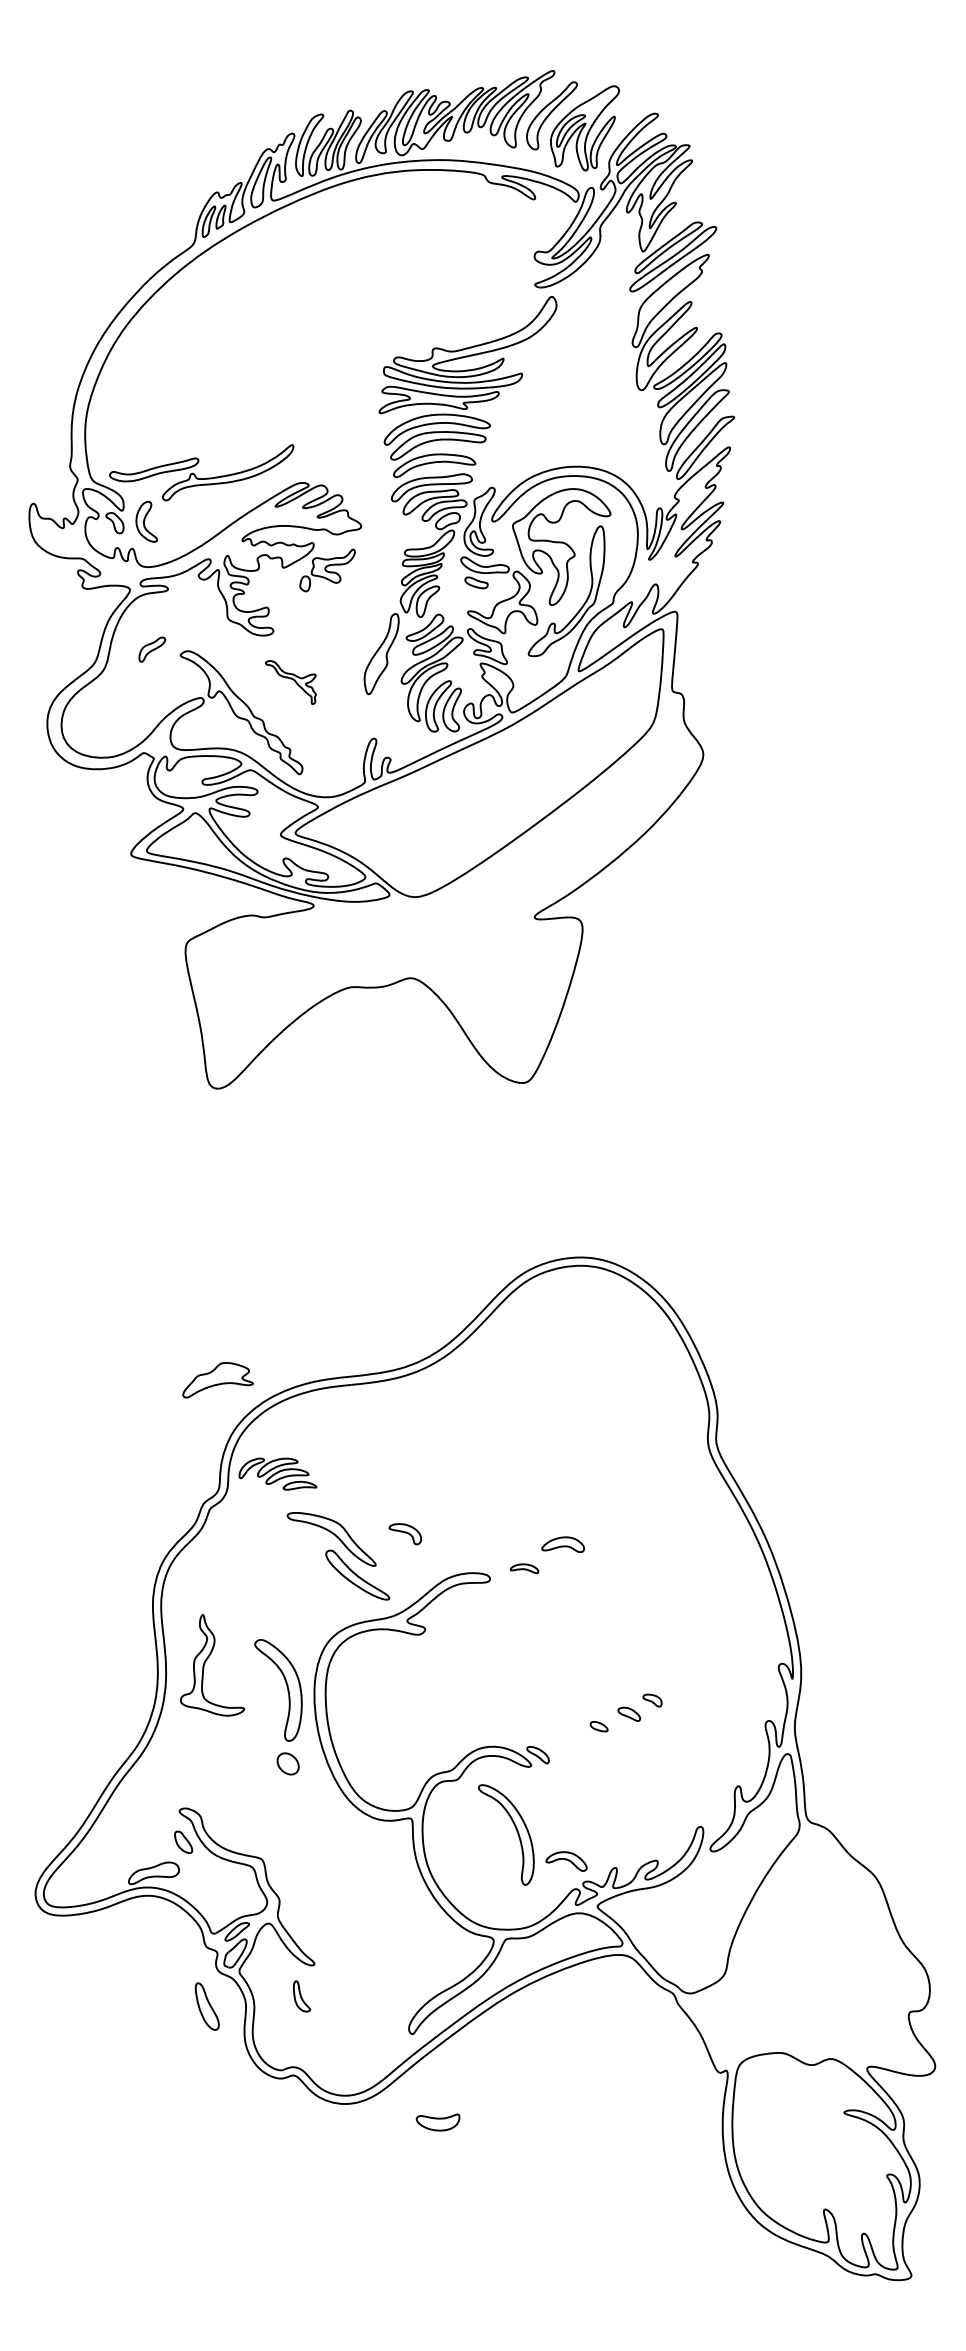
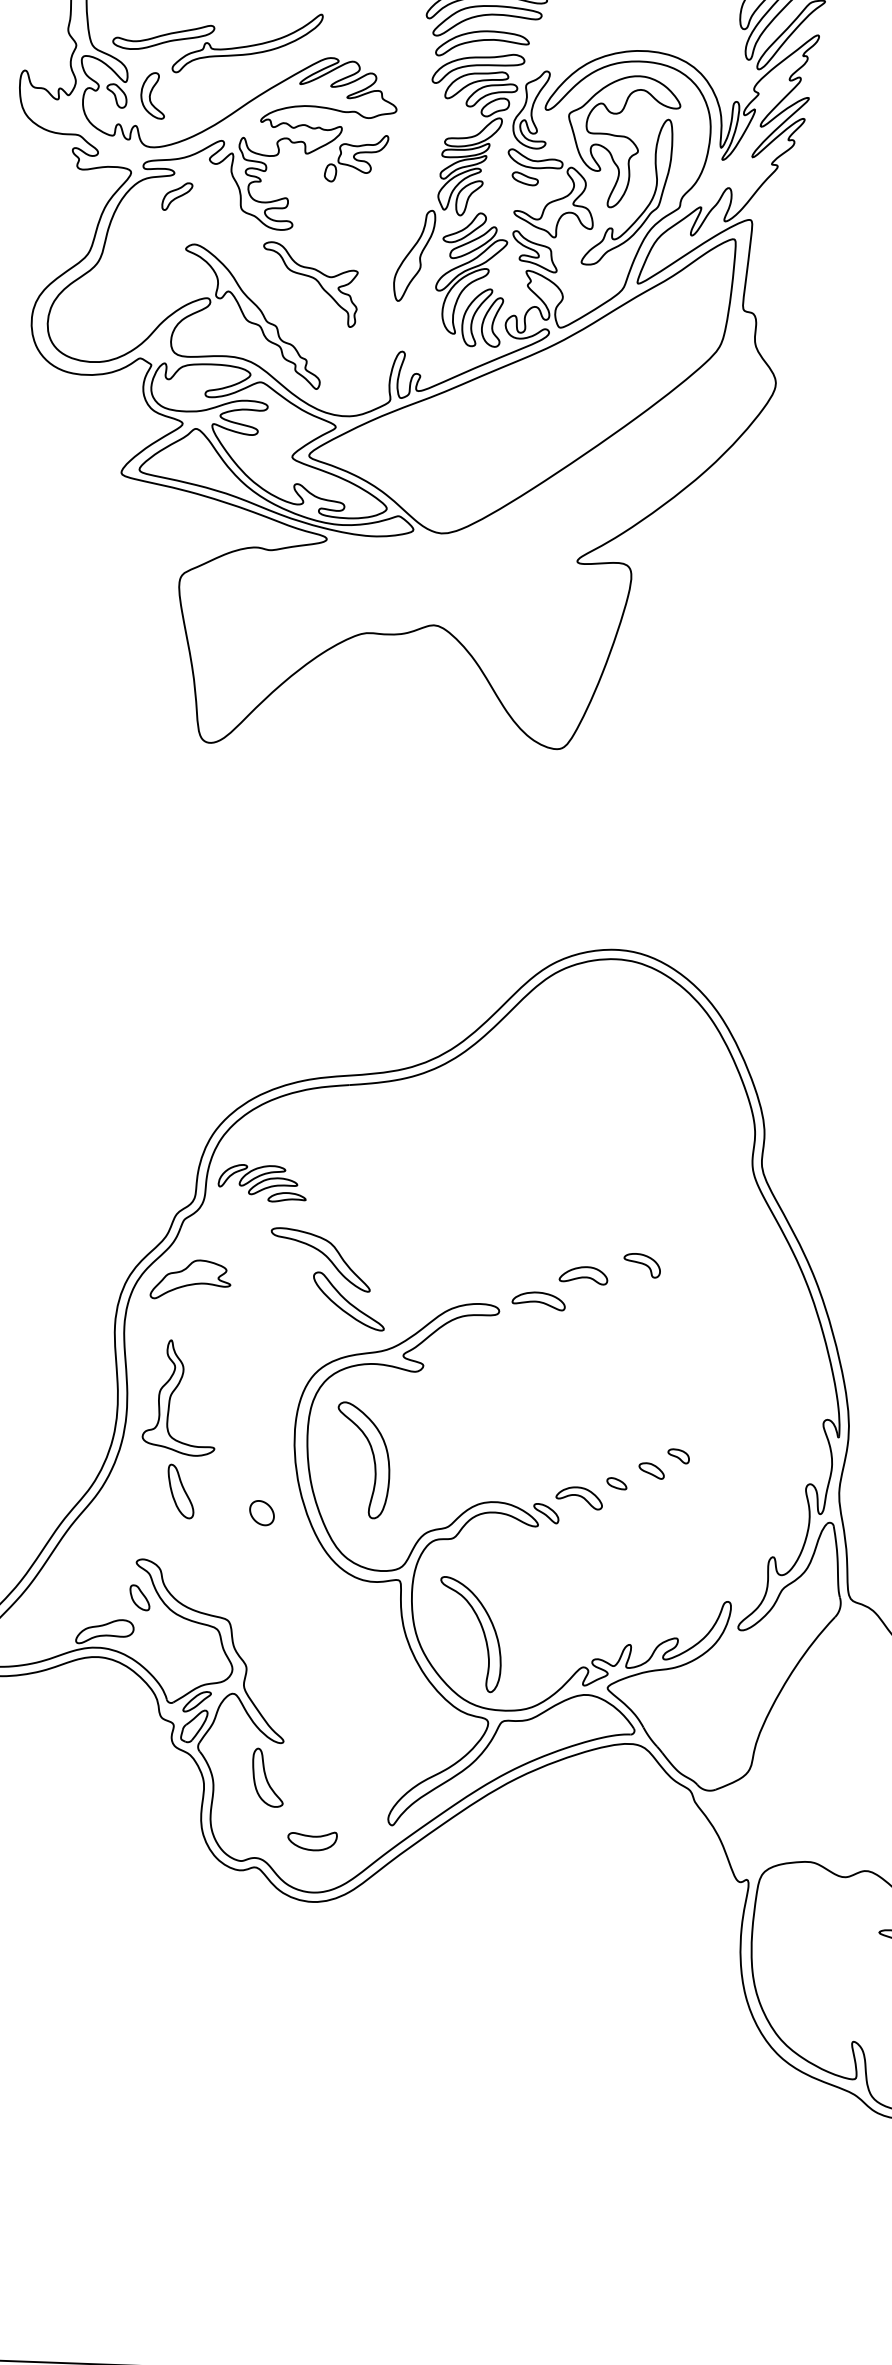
part: (152, 649) -> (177, 196), moved
part: (290, 682) -> (309, 284), size x1.67
part: (217, 1380) -> (190, 1280), moved
part: (405, 1534) -> (642, 1266), moved
part: (524, 1568) -> (538, 1300), size x1.67
part: (286, 1687) -> (372, 1457), moved
part: (515, 1829) -> (481, 1628), moved
part: (566, 1861) -> (579, 1498), moved
part: (301, 1996) -> (267, 1777), size x1.67
part: (206, 2006) -> (180, 1491), moved
part: (437, 2122) -> (311, 1841), moved

